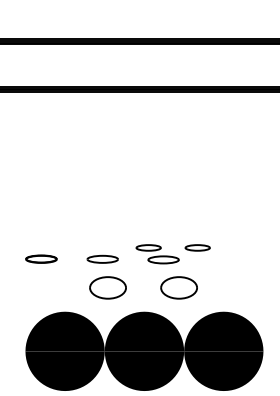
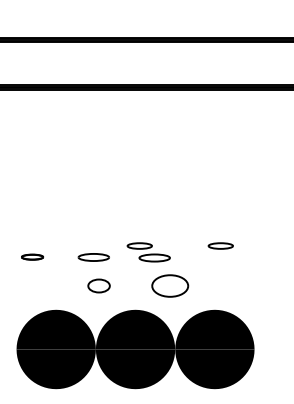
part: (197, 247) -> (220, 245), moved
part: (41, 258) -> (32, 256), size x0.7
part: (107, 287) -> (98, 285), size x0.6

